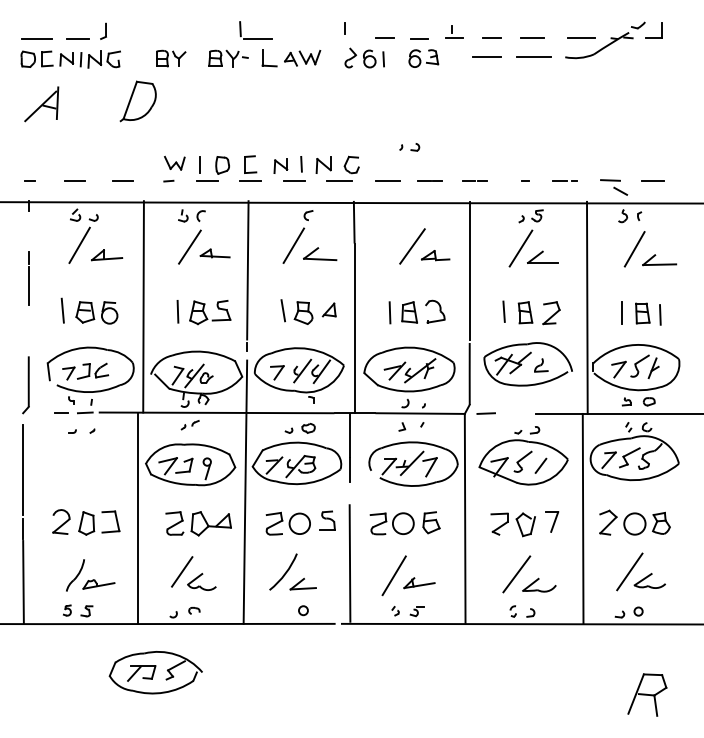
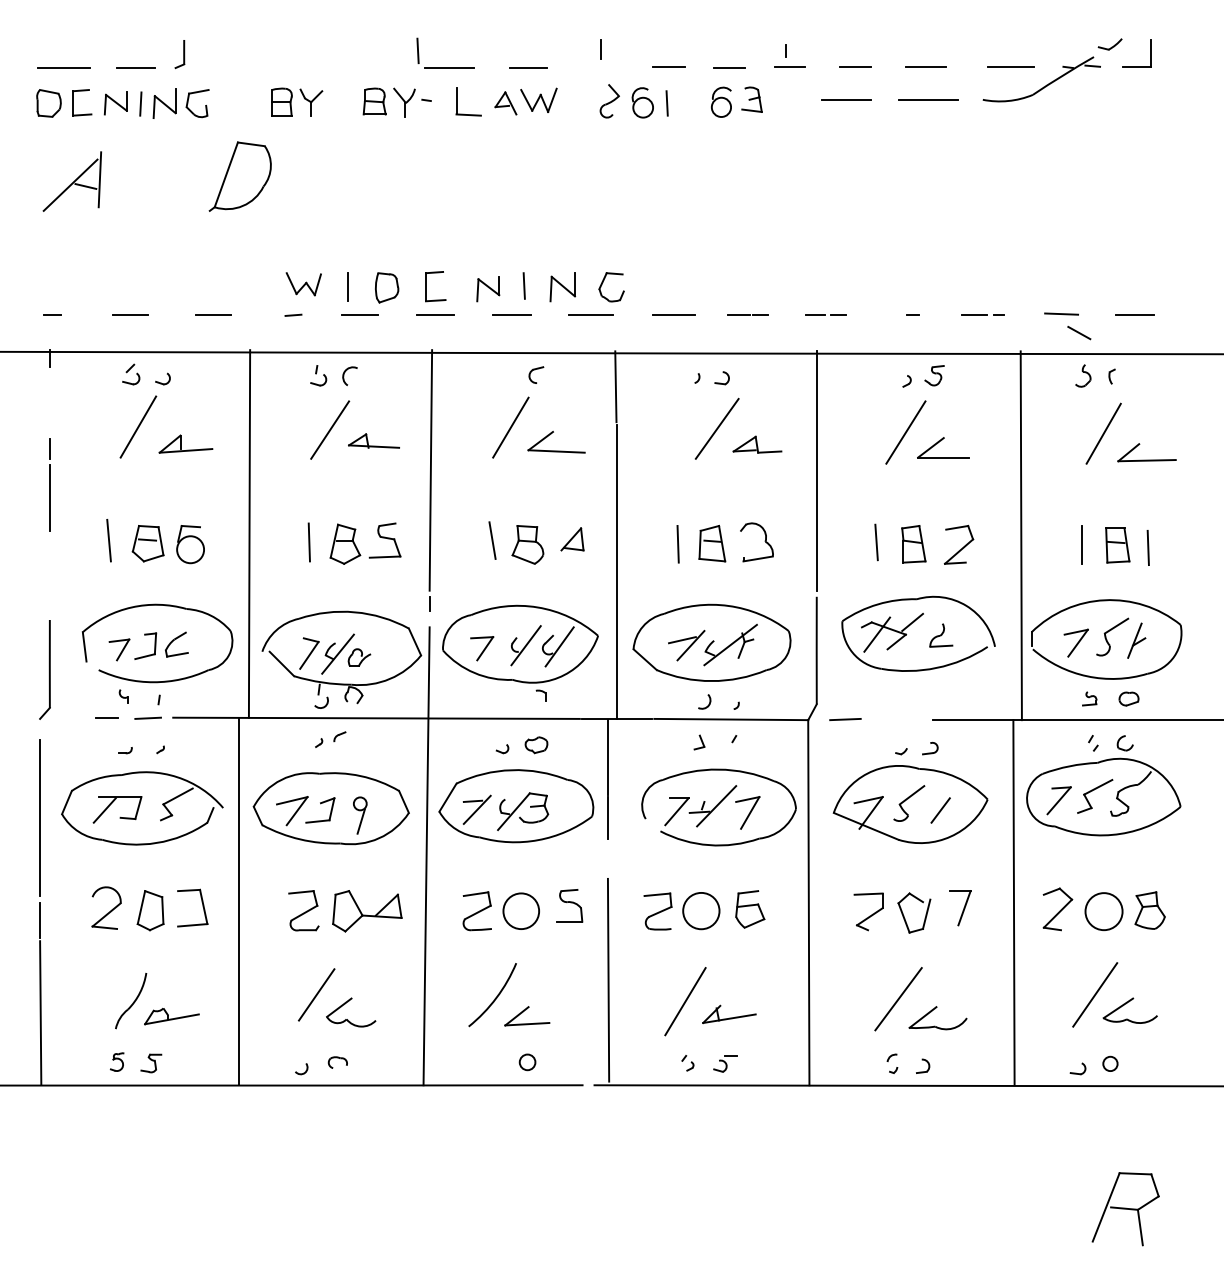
line: (304, 38) -> (529, 67), added
part: (409, 147) -> (712, 378), moved
part: (155, 672) -> (141, 808), moved

